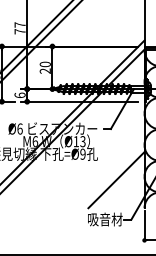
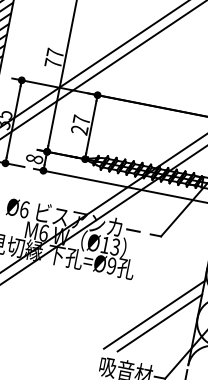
text: (44, 64) -> (80, 119), 20 -> 27
text: (19, 95) -> (33, 159), 6 -> 8
line: (120, 184) -> (159, 322), added

